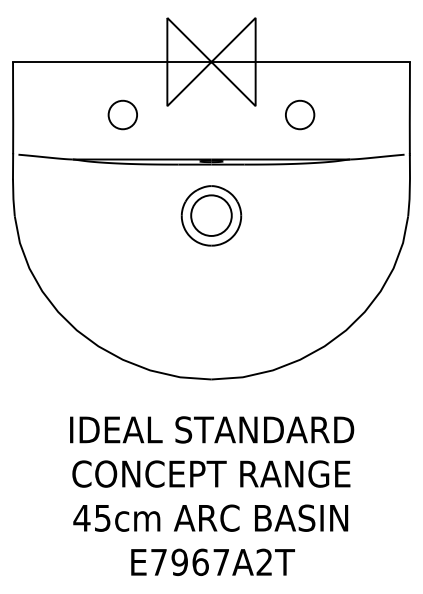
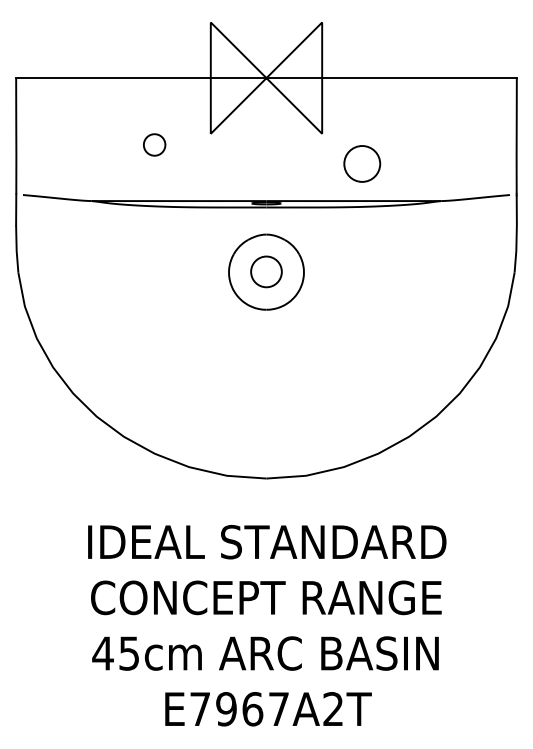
part: (122, 114) -> (154, 144), size x0.6
part: (300, 114) -> (362, 163), moved
circle: (211, 215) -> (266, 271), size x0.6

